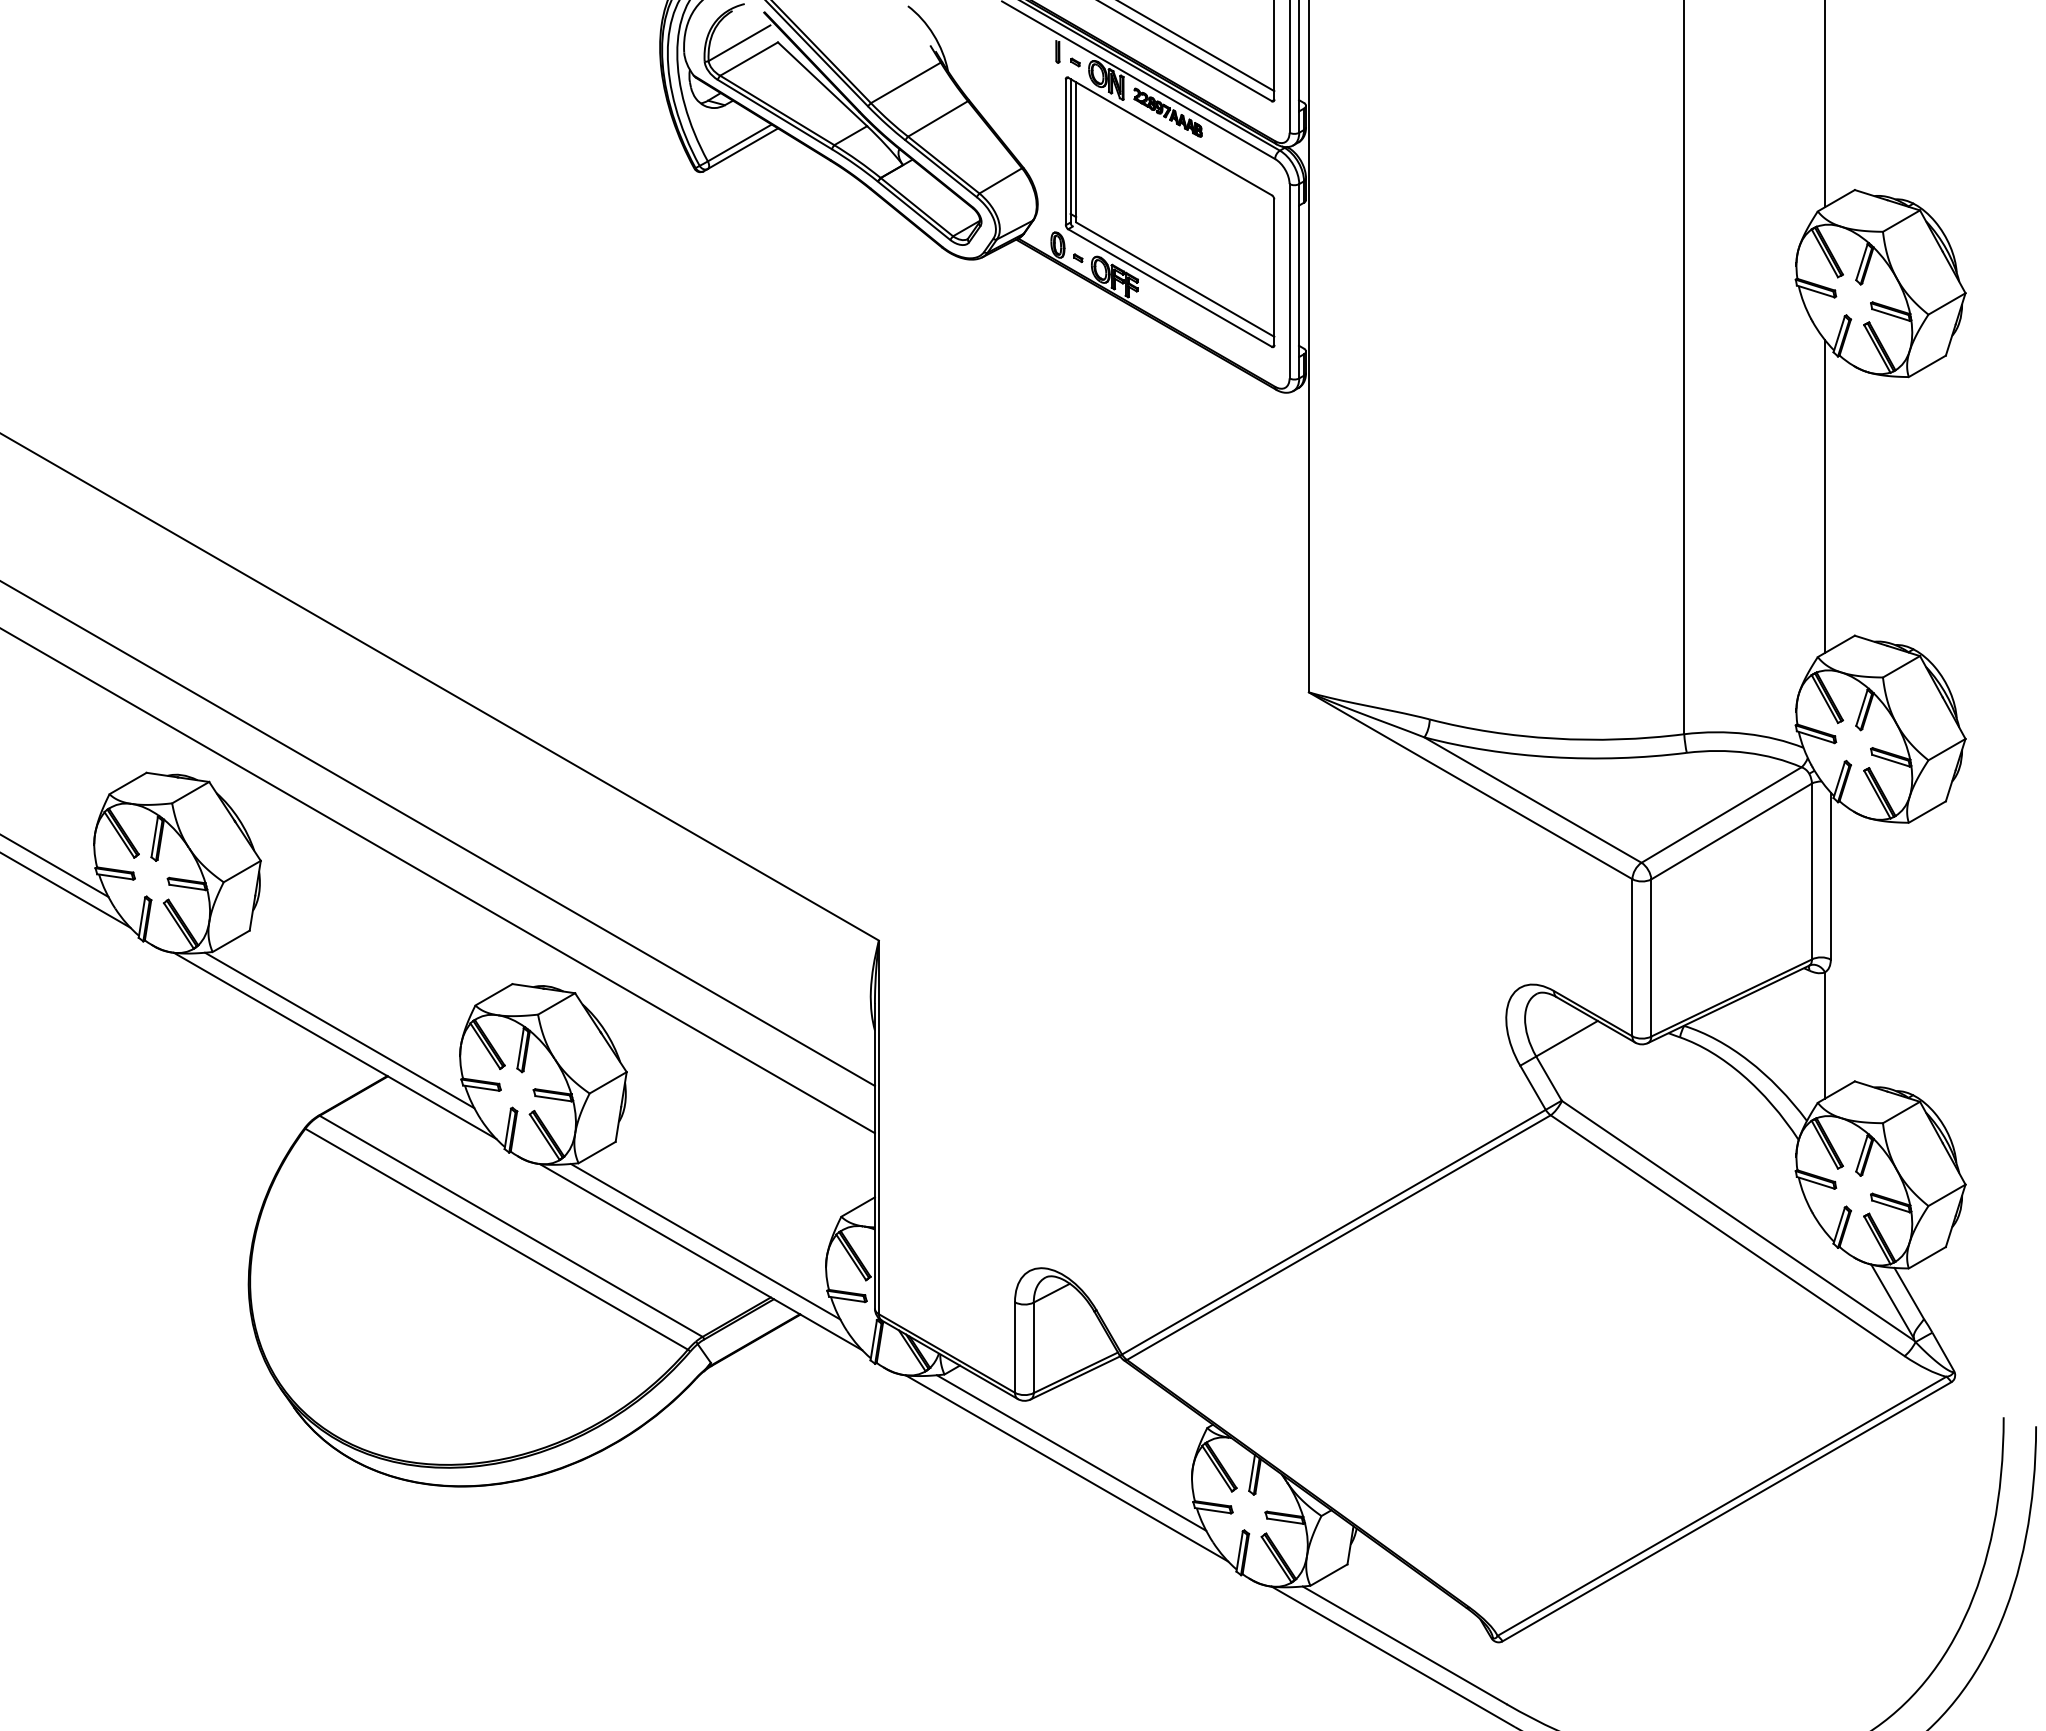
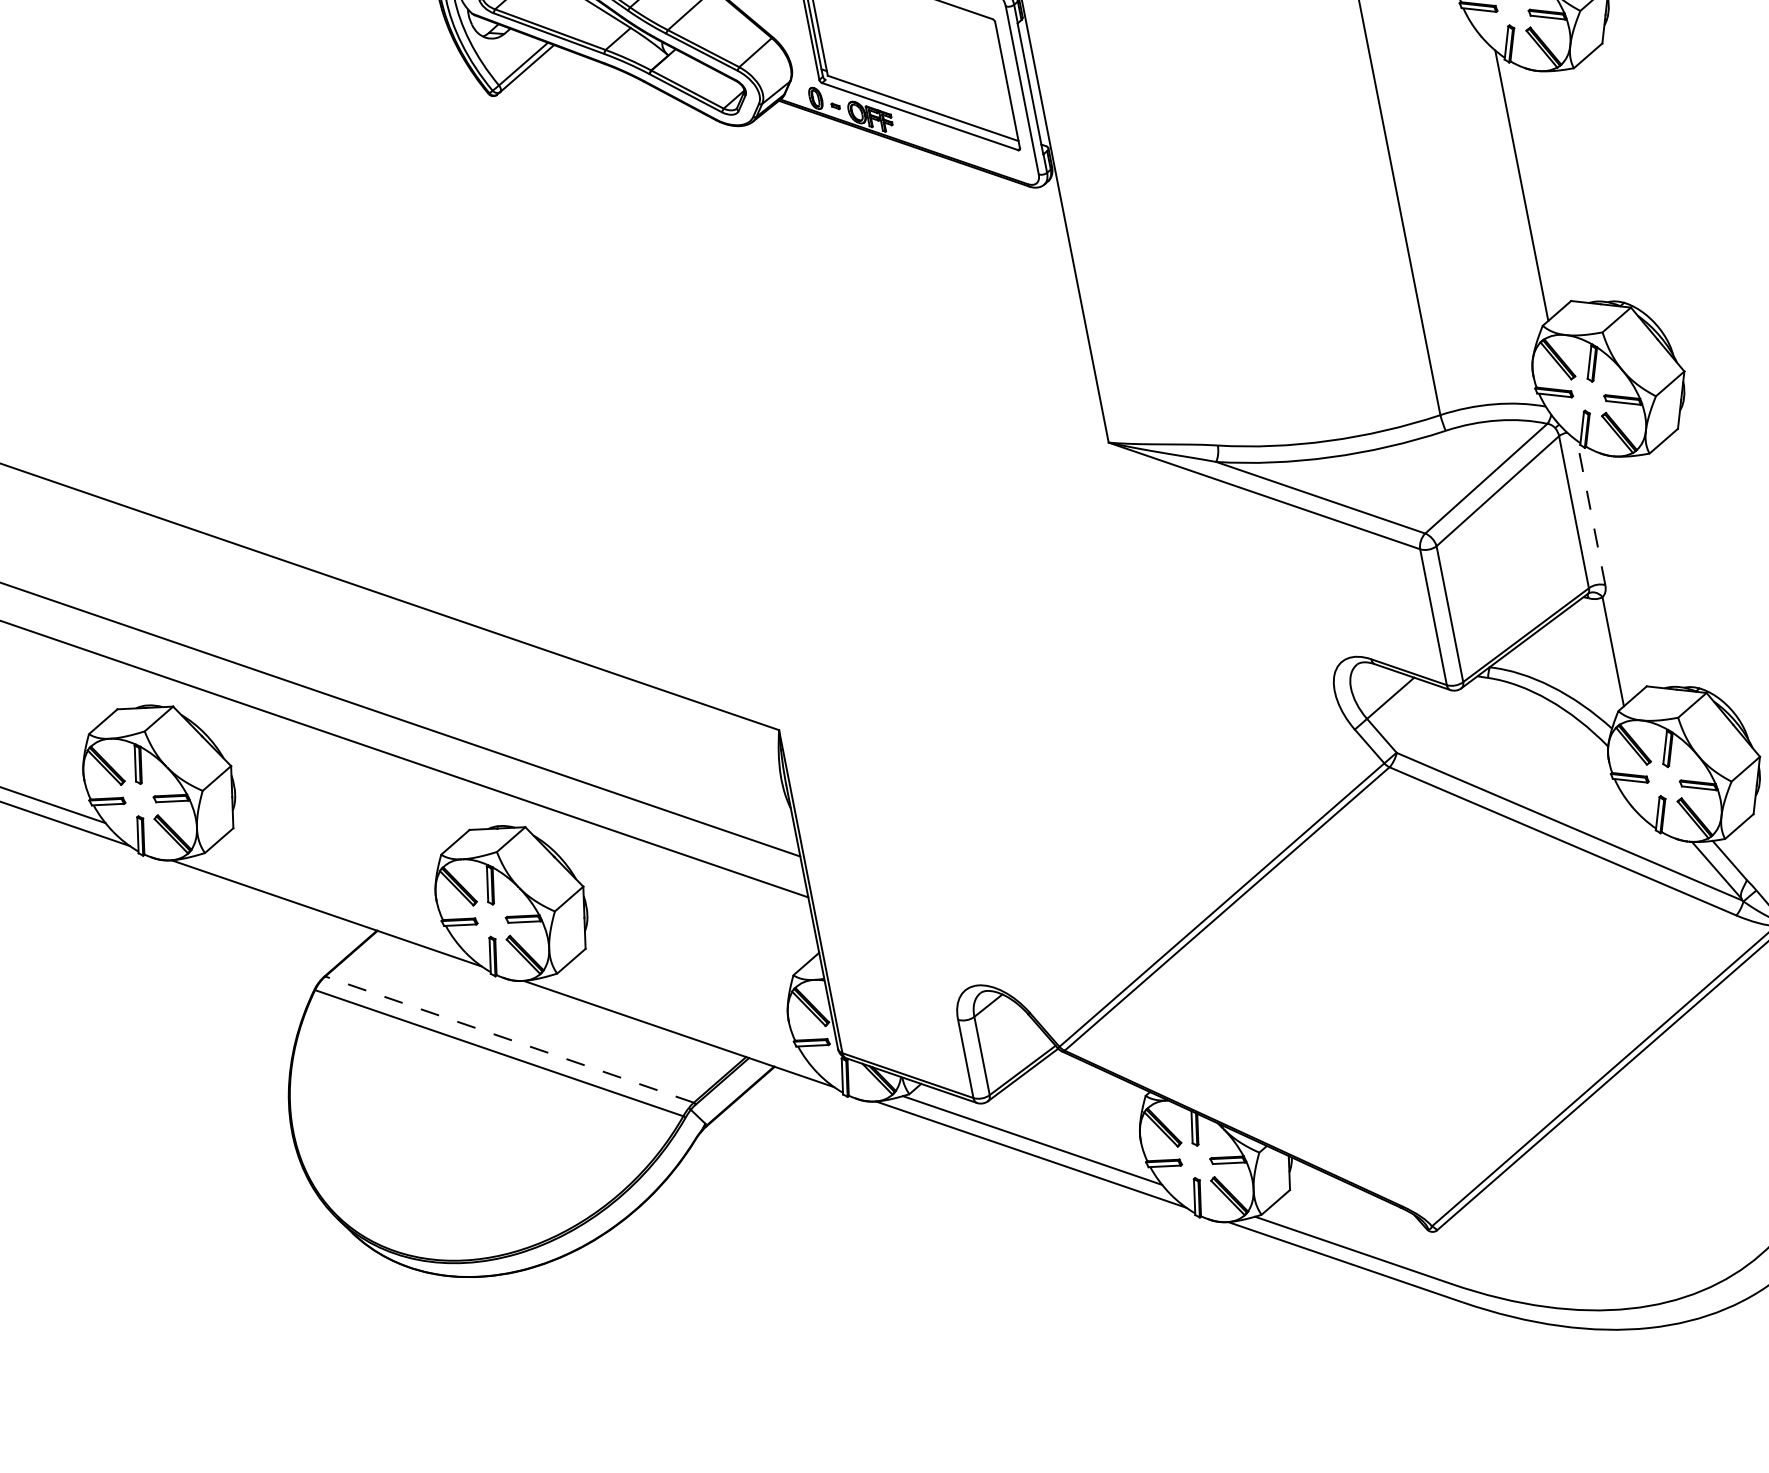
line: (1830, 876) -> (1590, 513), solid -> dashed
line: (339, 1030) -> (327, 899), removed
line: (510, 1226) -> (509, 1039), solid -> dashed
line: (705, 1241) -> (680, 1019), removed

